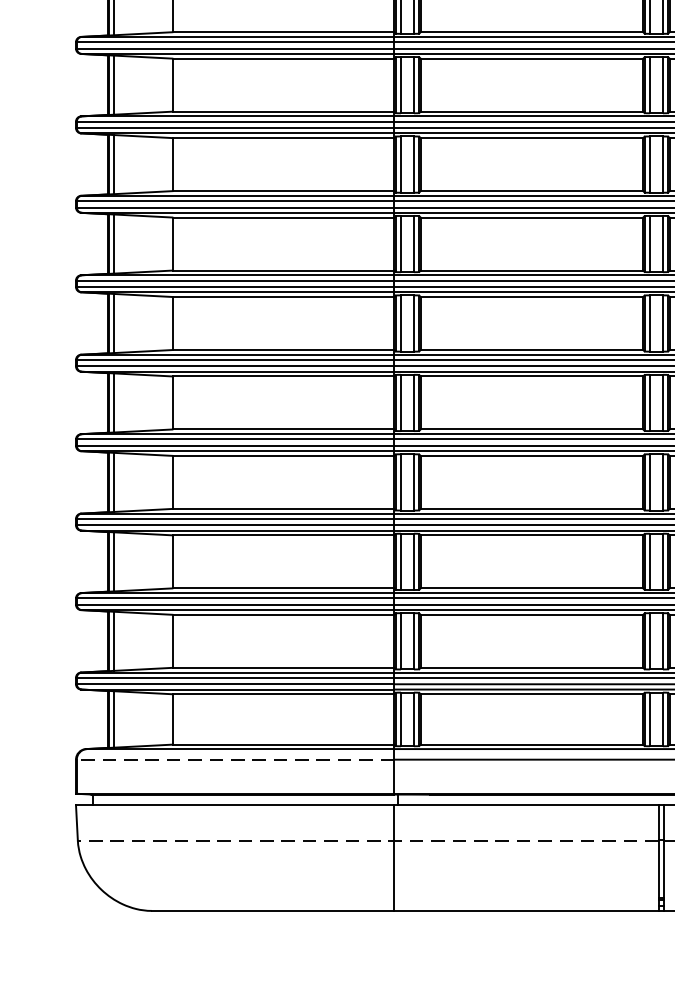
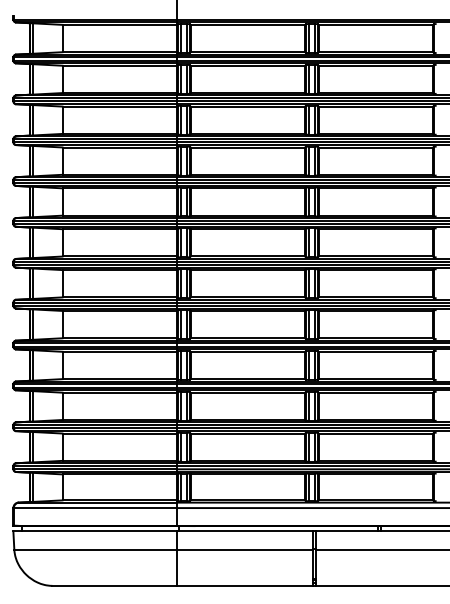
line: (235, 760) -> (95, 508), dashed -> solid
line: (367, 840) -> (163, 549), dashed -> solid

